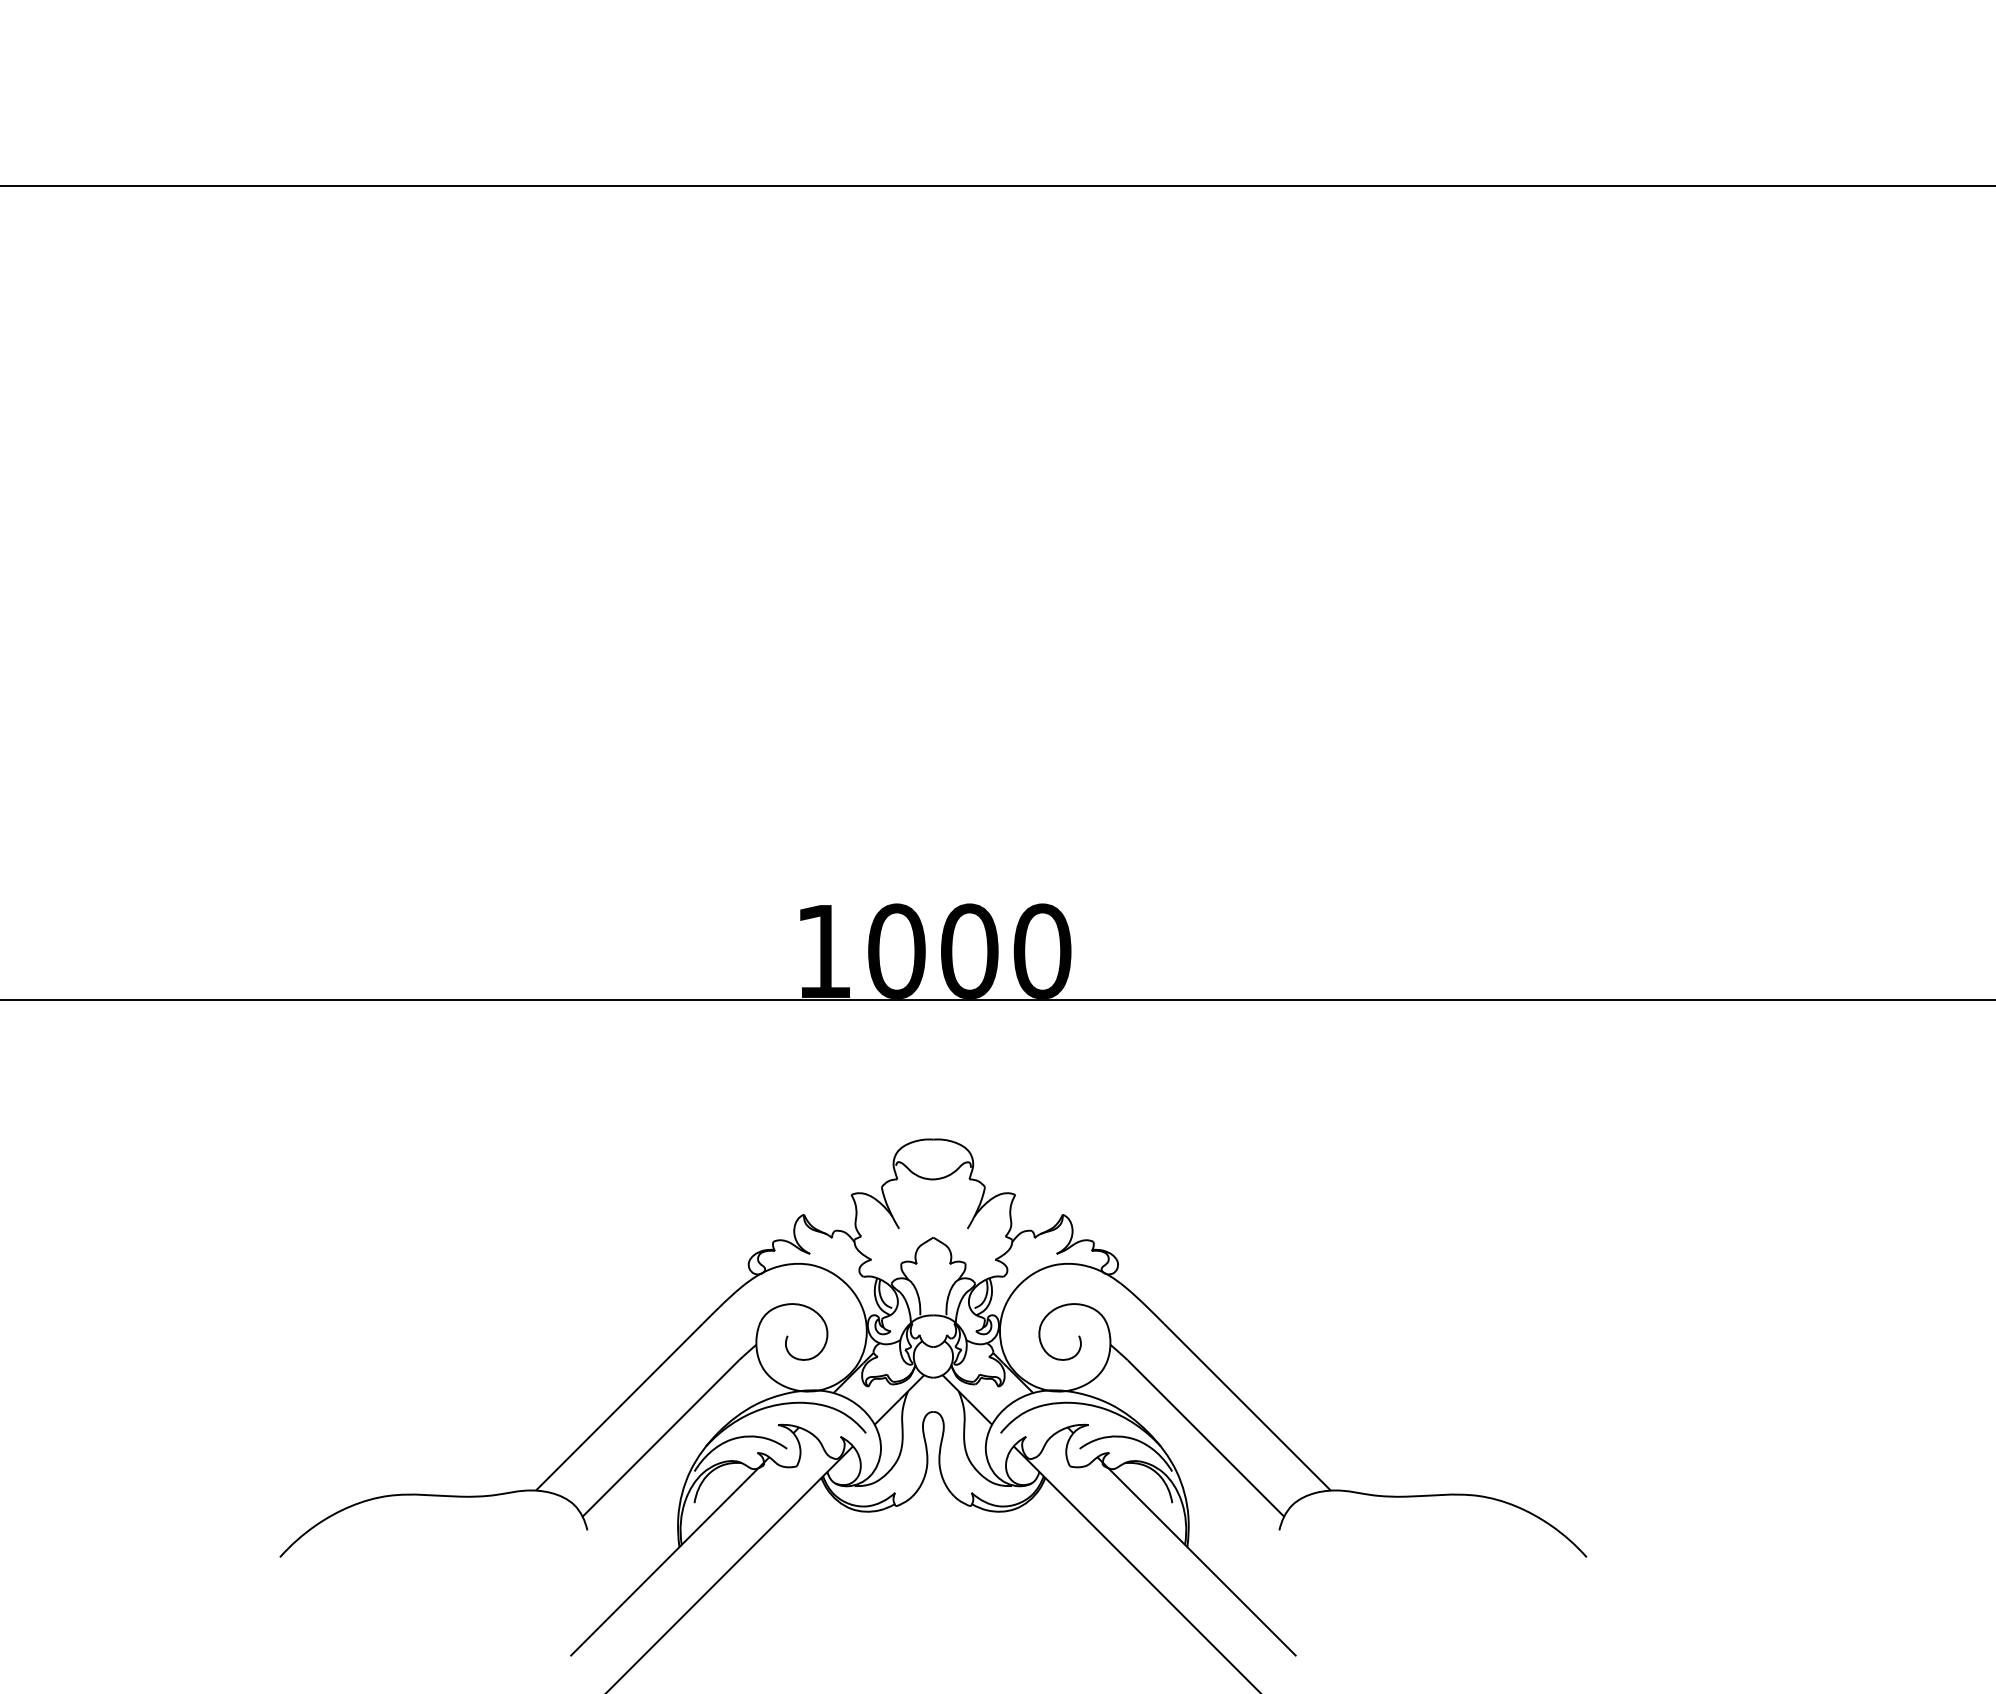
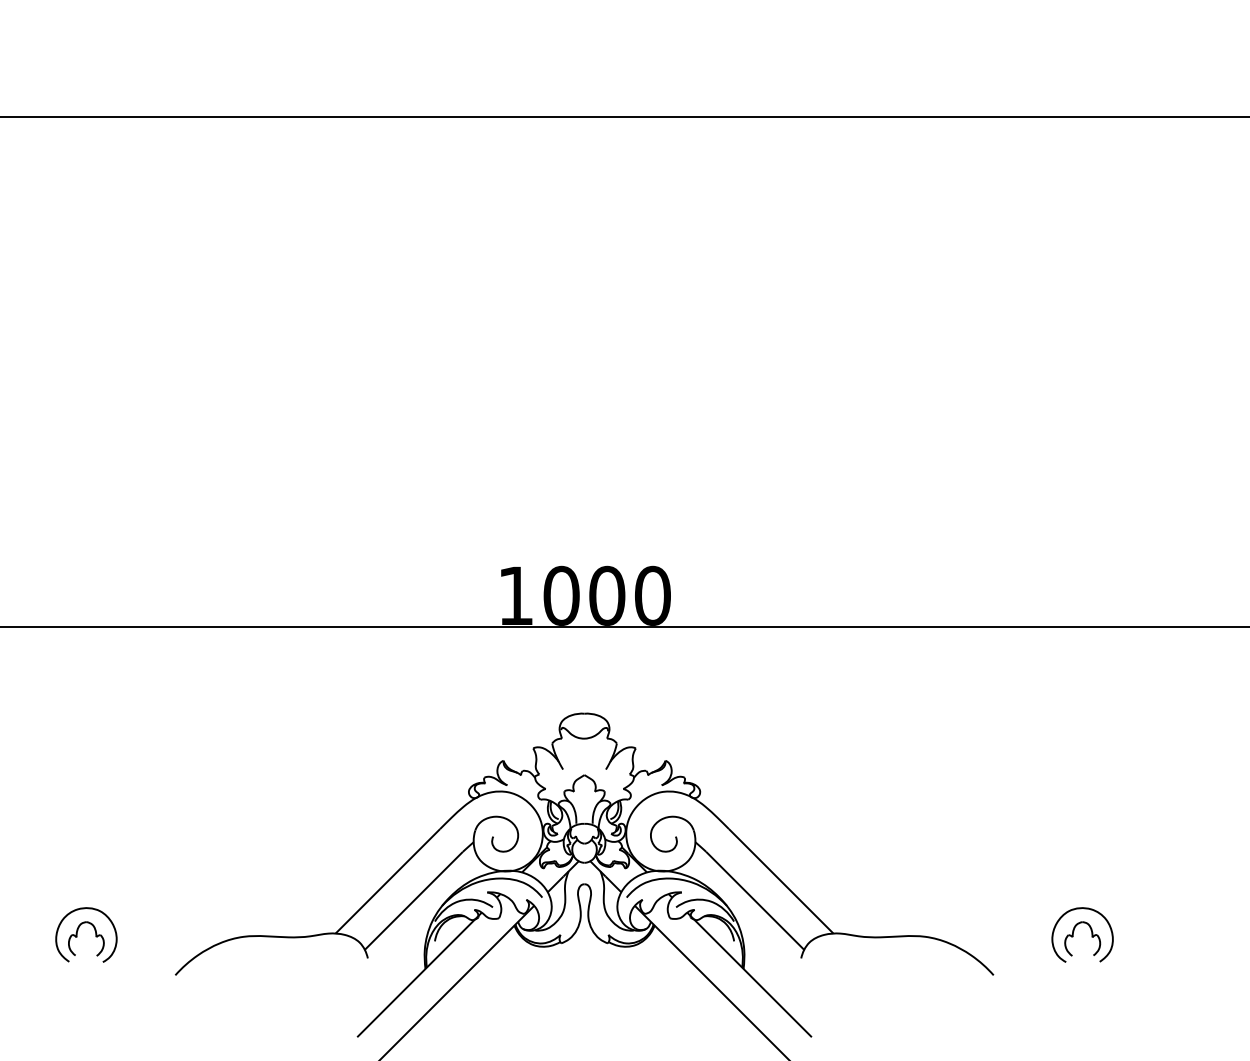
part: (125, 1485) -> (78, 930), added
part: (1715, 1487) -> (1074, 931), added

